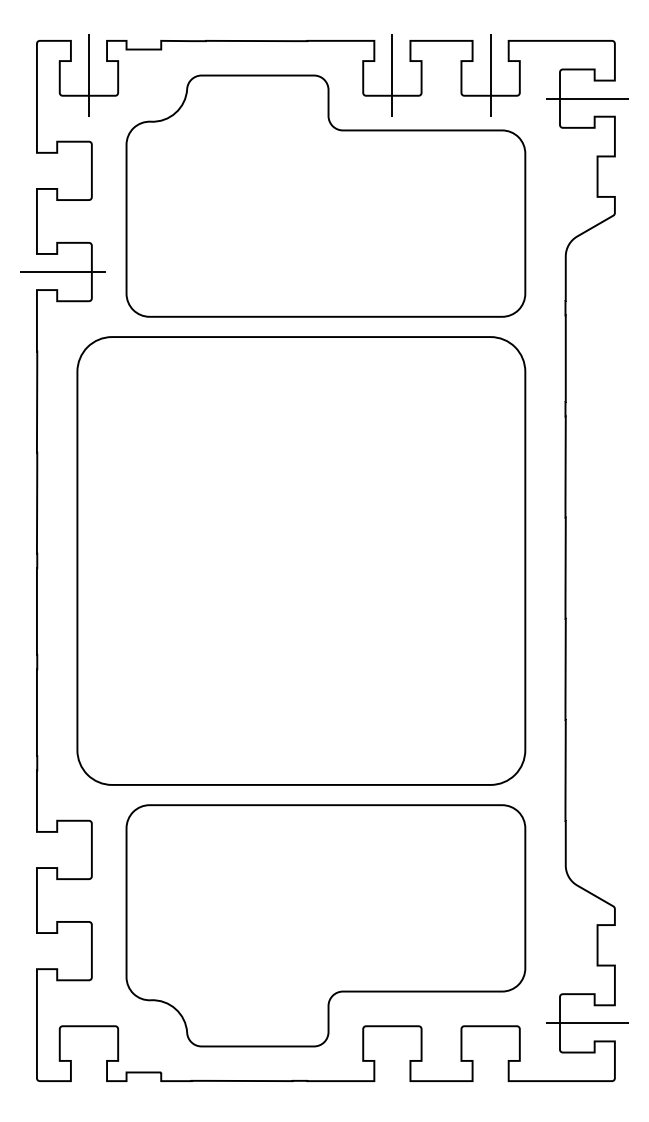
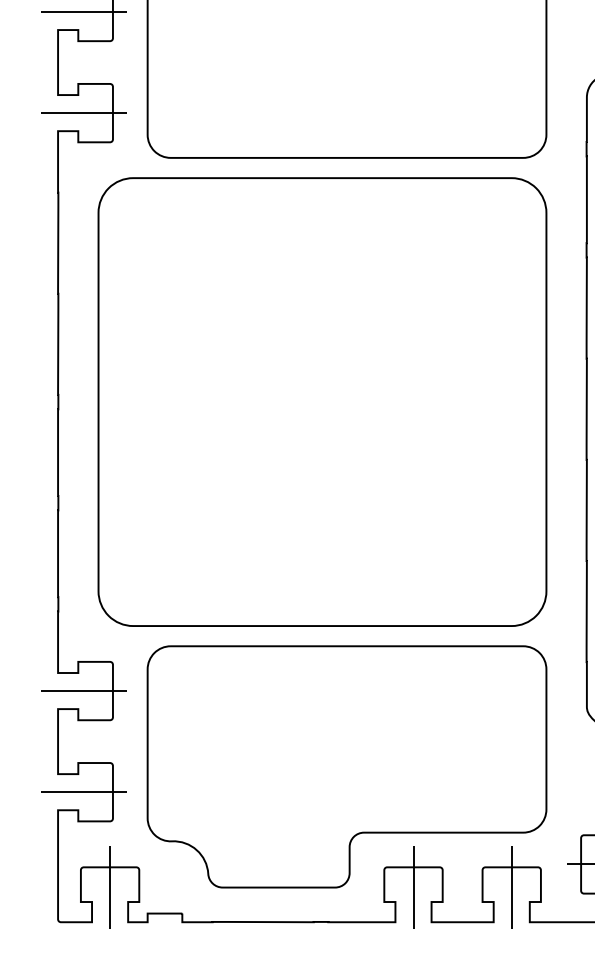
line: (62, 170) -> (83, 11), added
line: (62, 849) -> (83, 690), added
line: (62, 951) -> (83, 792), added
line: (88, 1046) -> (109, 887), added
line: (392, 1046) -> (413, 887), added
line: (490, 1046) -> (511, 887), added

